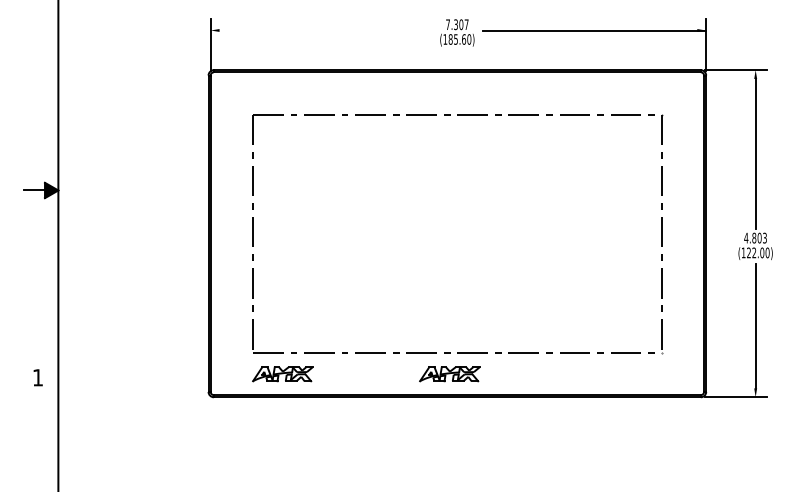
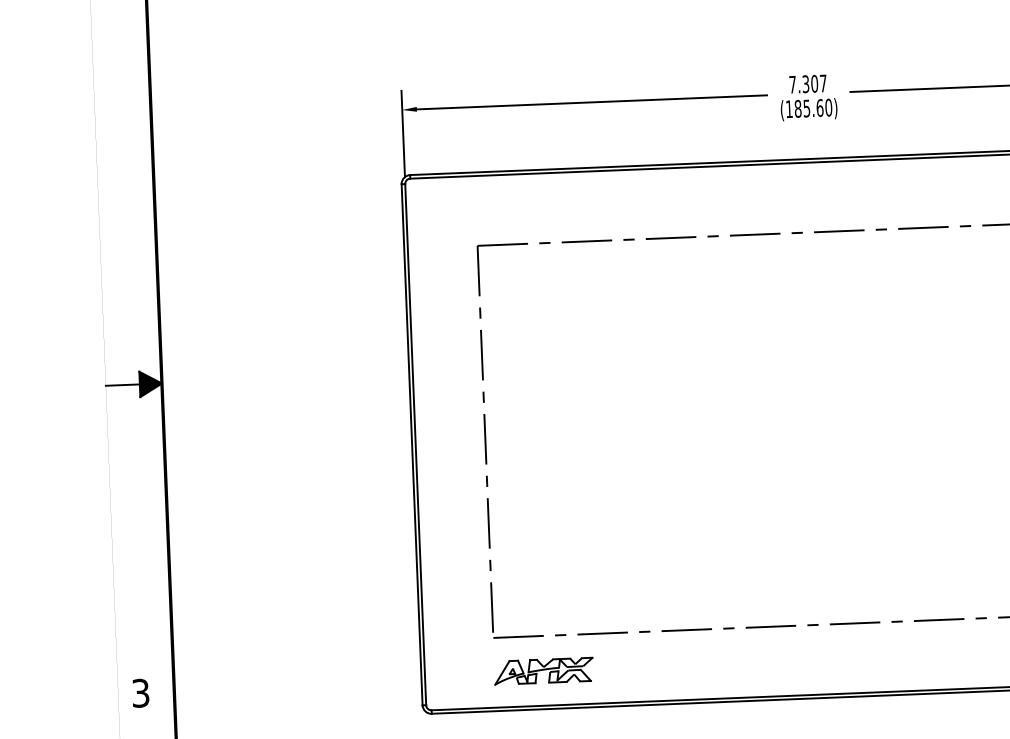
line: (325, 30) -> (591, 102), added
part: (449, 374) -> (818, 660), removed
text: (37, 377) -> (139, 692), 1 -> 3

